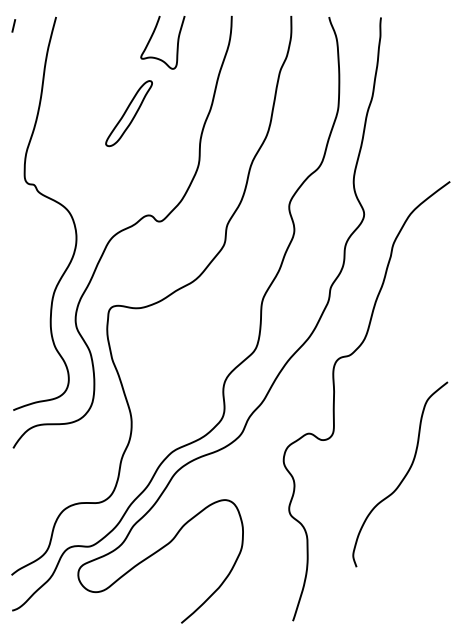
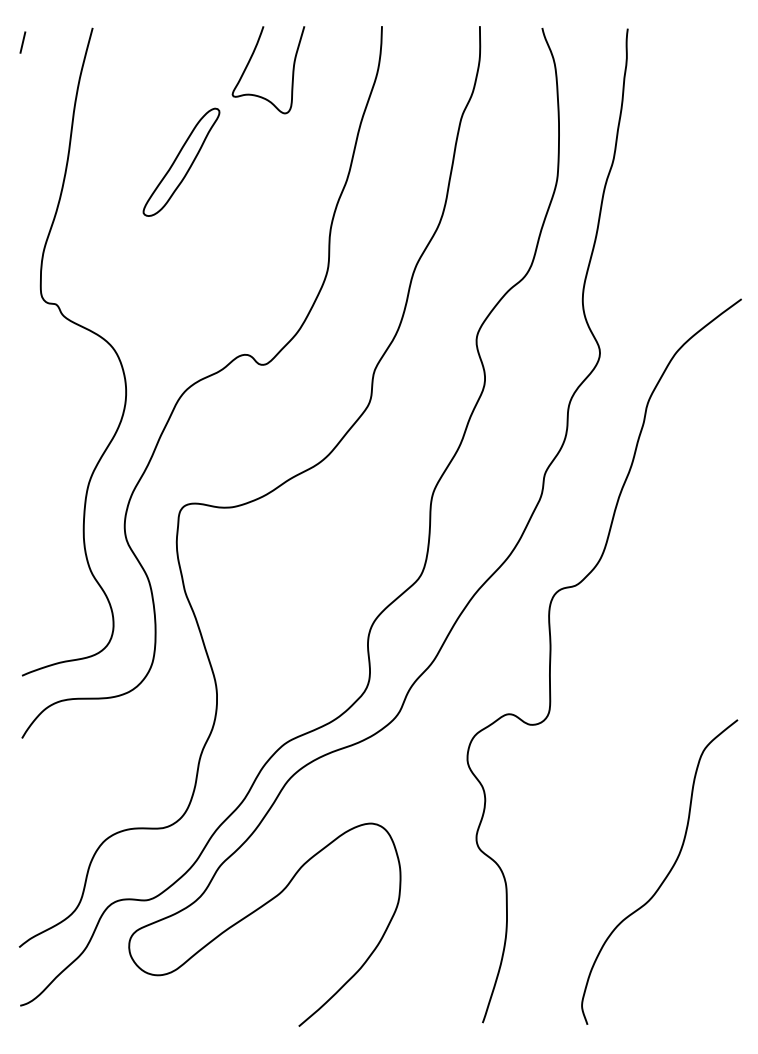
part: (128, 113) -> (180, 162), moved
curve: (404, 475) -> (666, 873), moved

